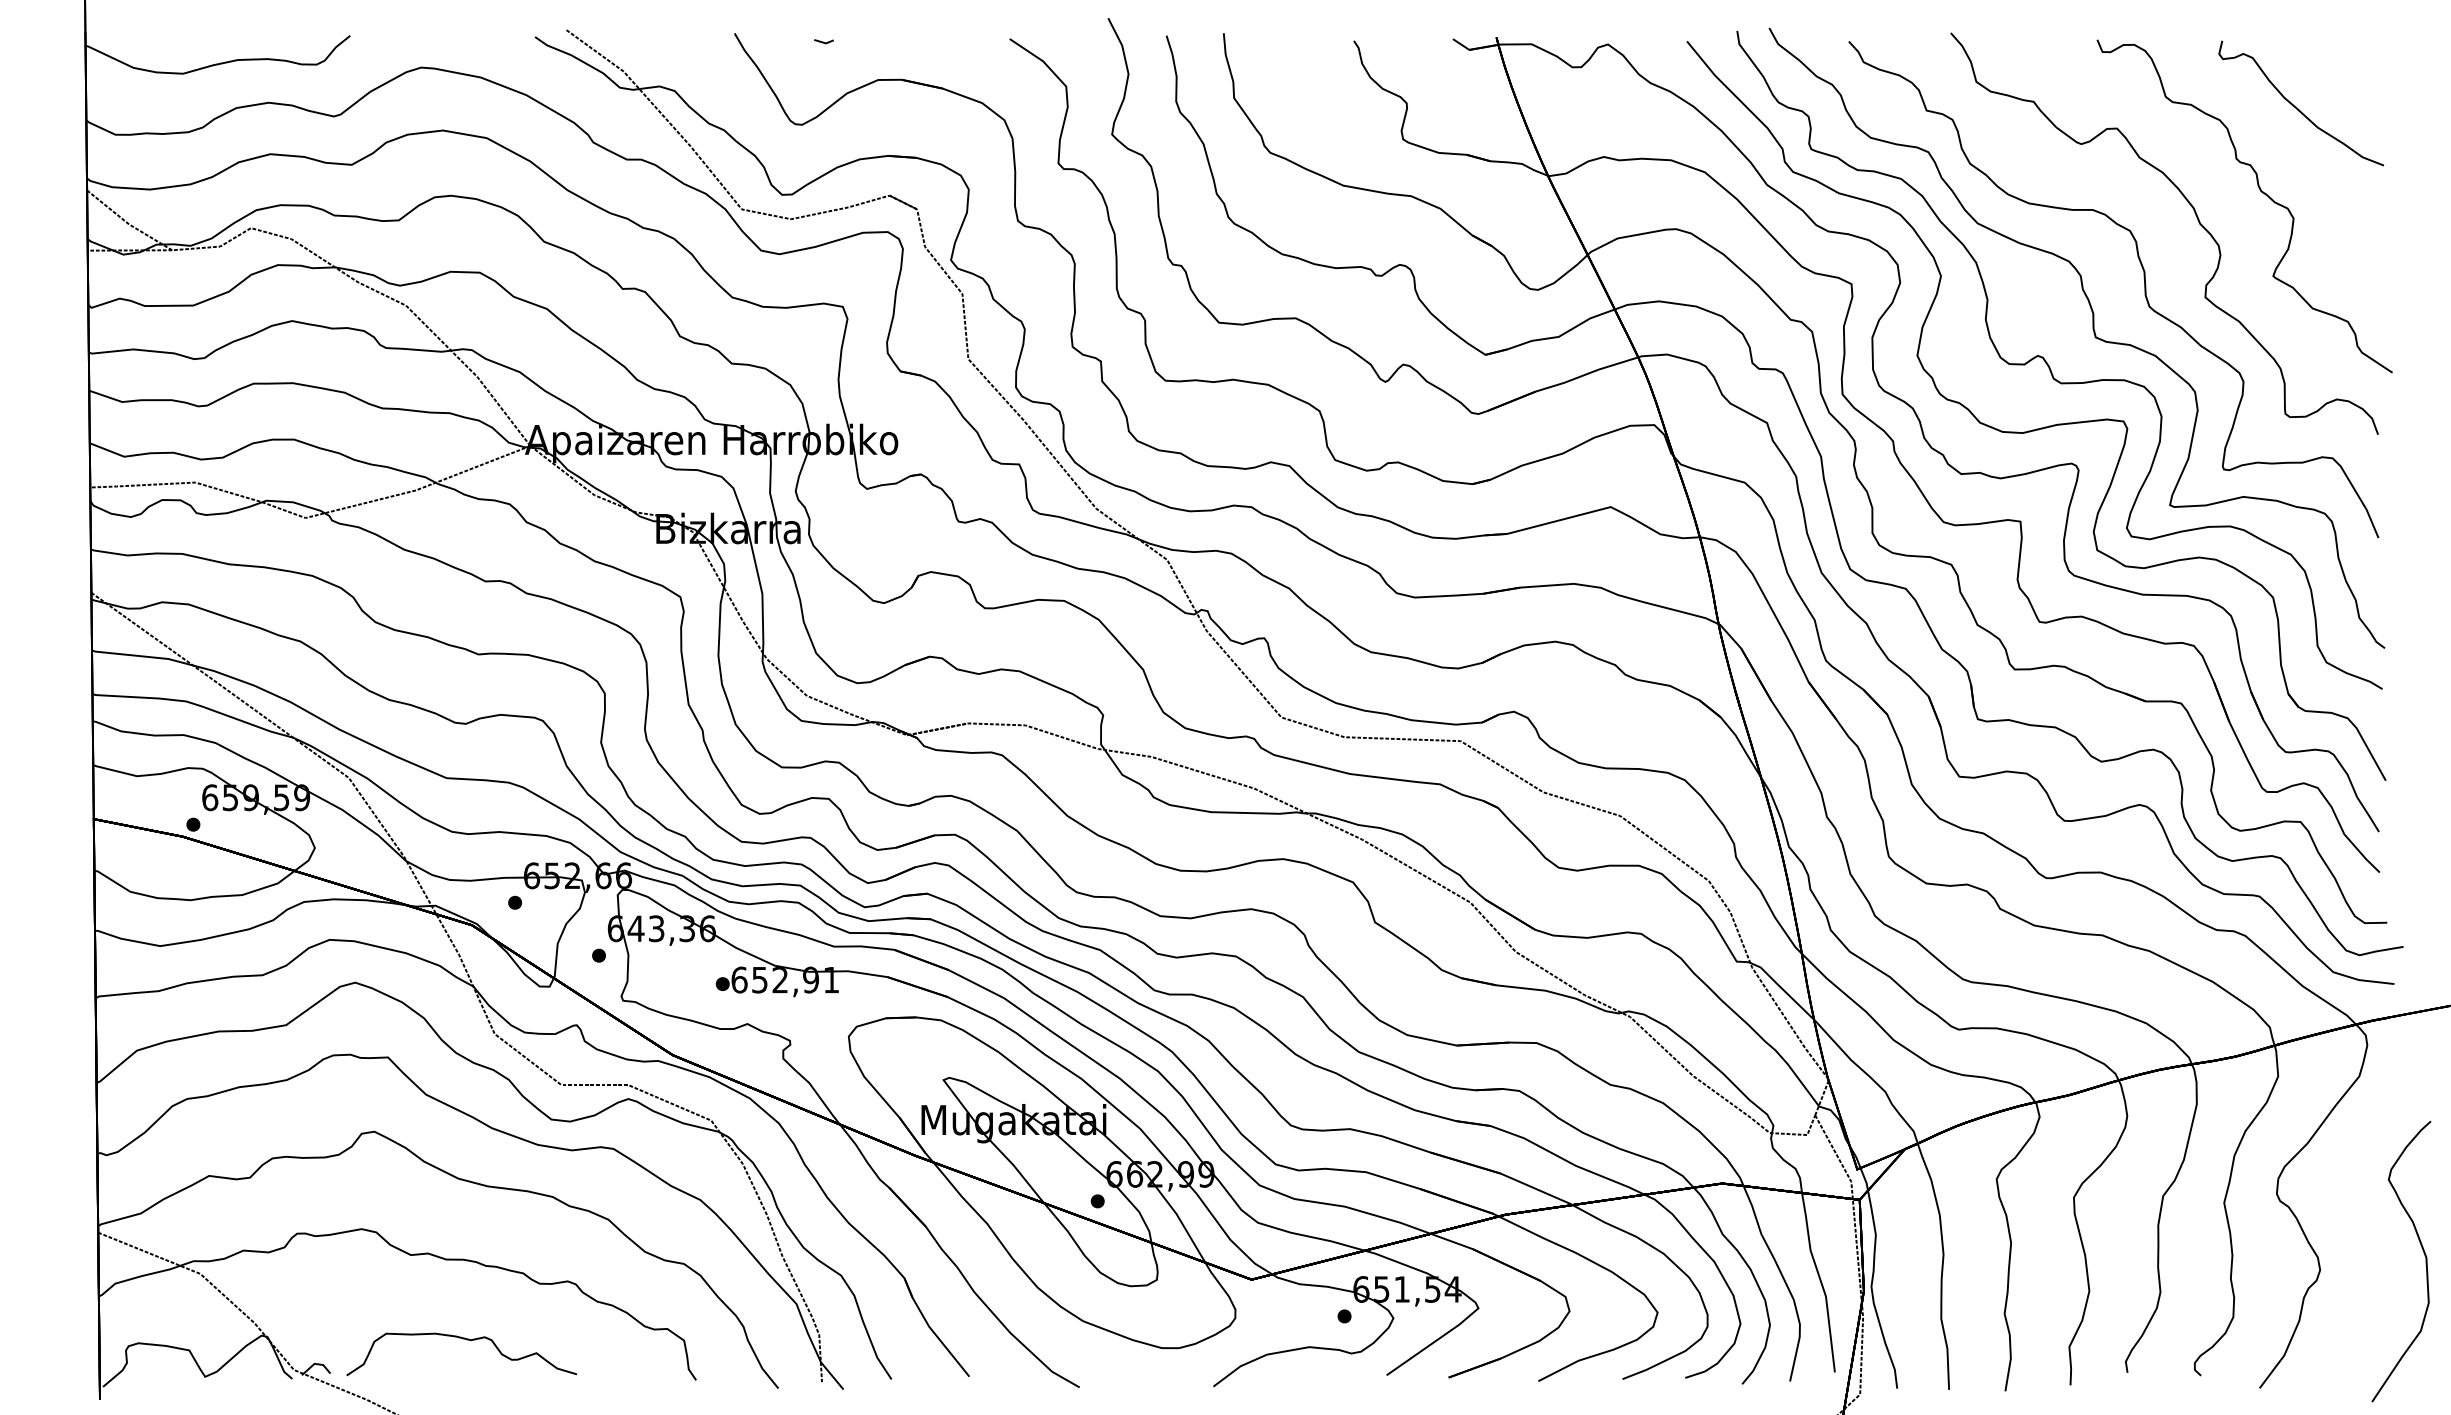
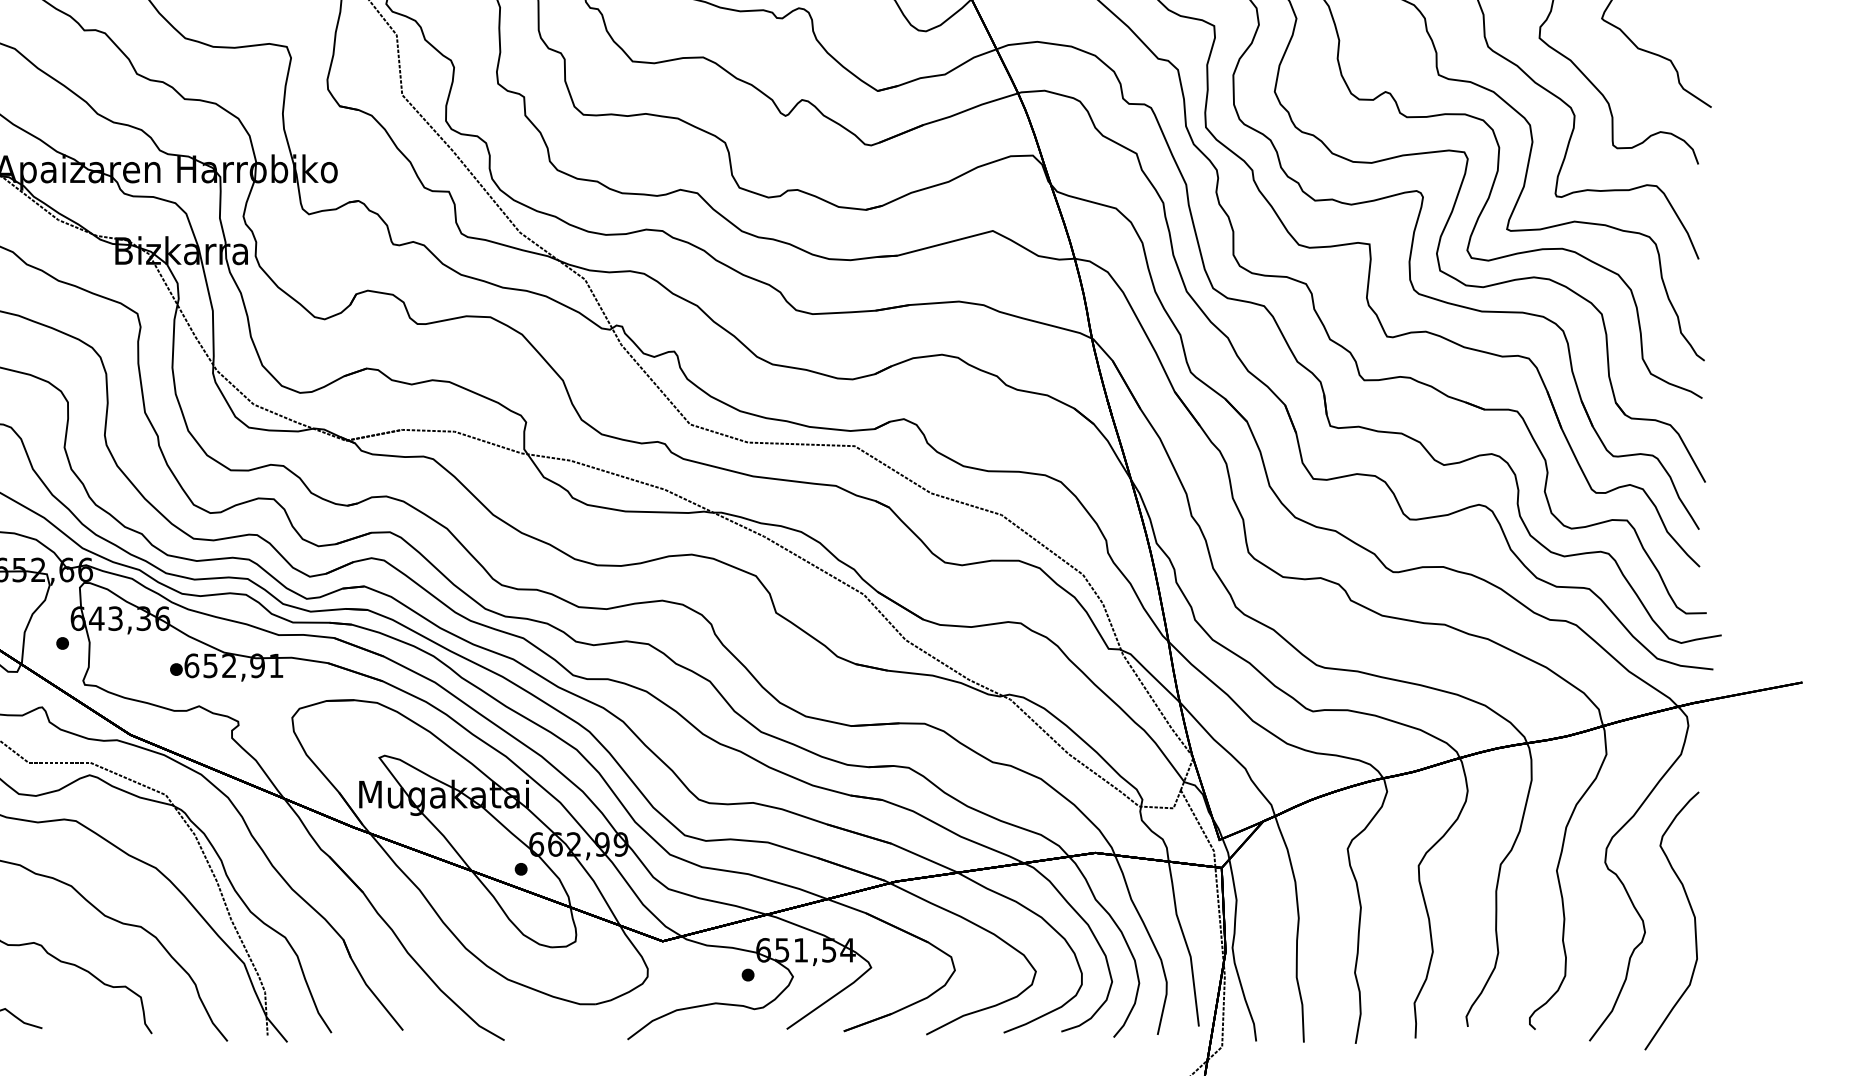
curve: (2423, 1253) -> (1692, 913), moved

